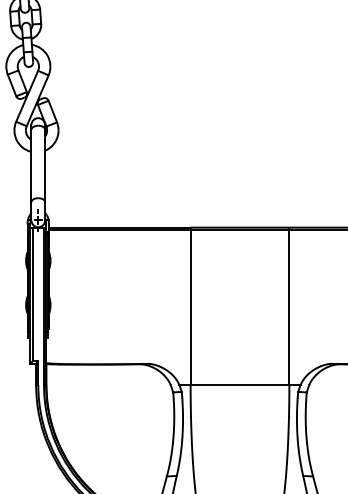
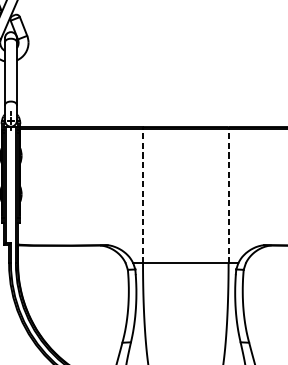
line: (190, 307) -> (142, 196), solid -> dashed
line: (289, 307) -> (228, 196), solid -> dashed

